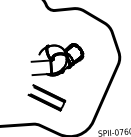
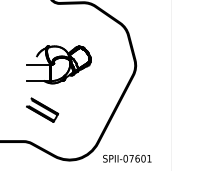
part: (46, 97) -> (42, 109), size x0.7

